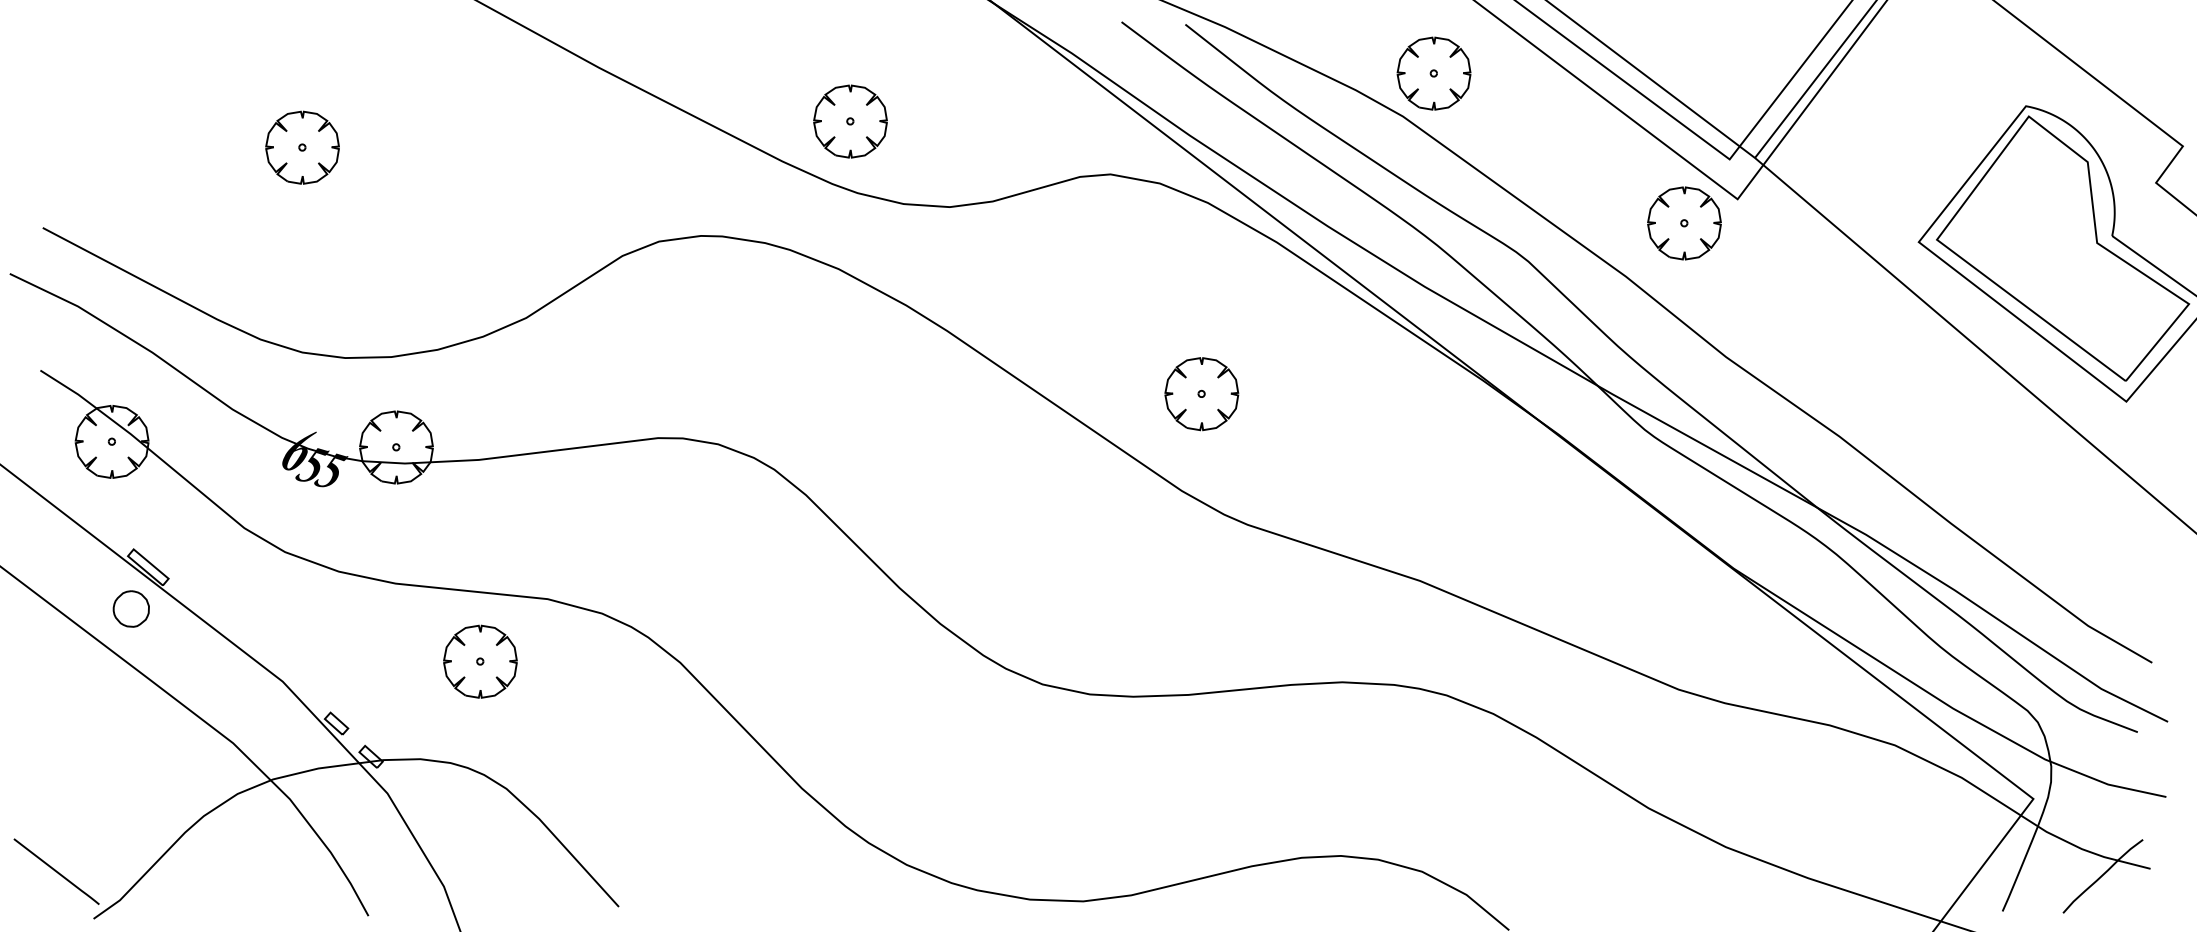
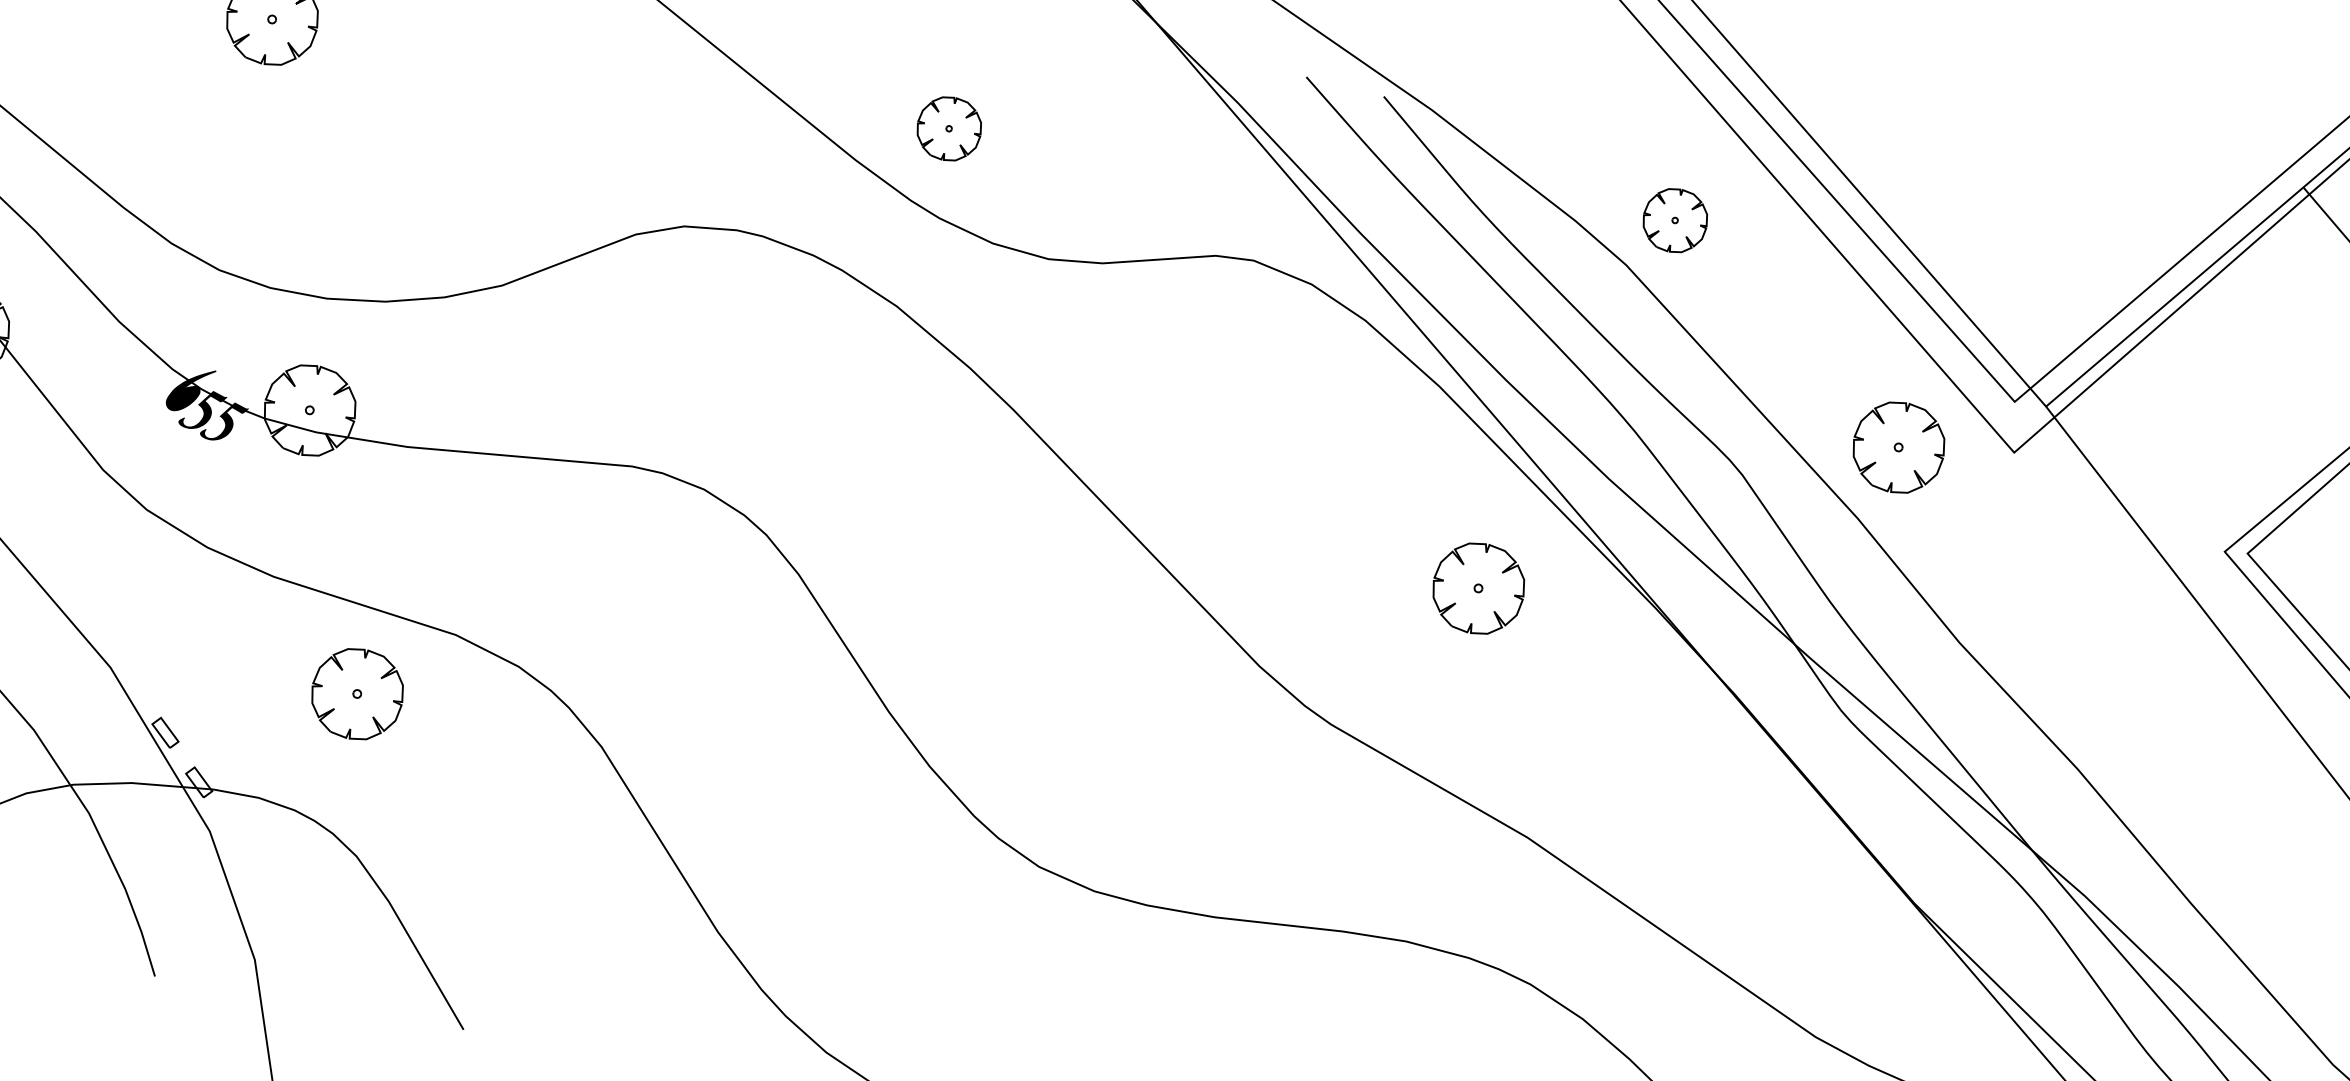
part: (1433, 73) -> (1674, 220), size x0.7
part: (850, 121) -> (949, 128), size x0.7
part: (1684, 223) -> (1898, 447), moved
part: (1201, 394) -> (1478, 589), moved

